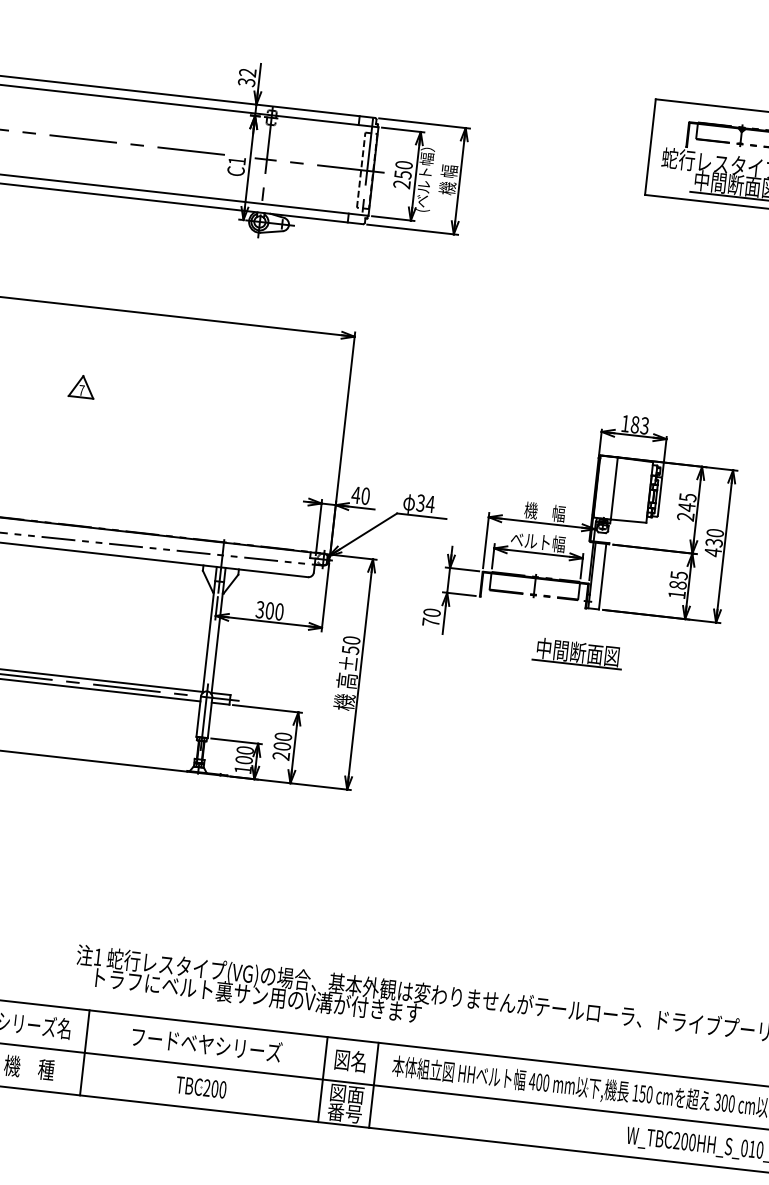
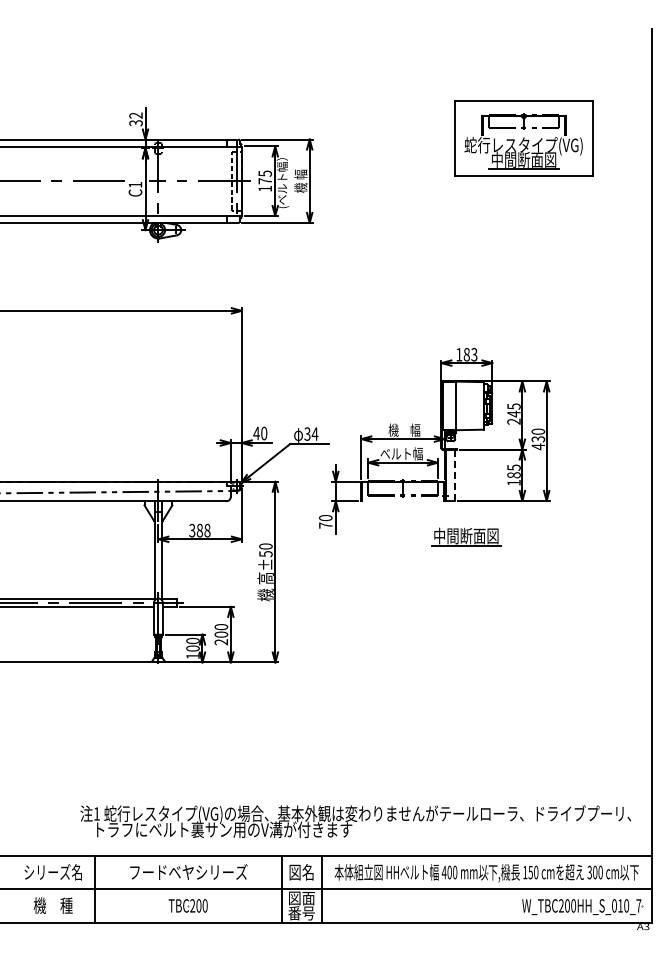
text: (403, 173) -> (265, 180), 250 -> 175
part: (81, 385) -> (34, 372), removed
line: (602, 576) -> (454, 475), solid -> dashed
text: (274, 611) -> (203, 530), 300 -> 388
part: (578, 652) -> (466, 536), moved

